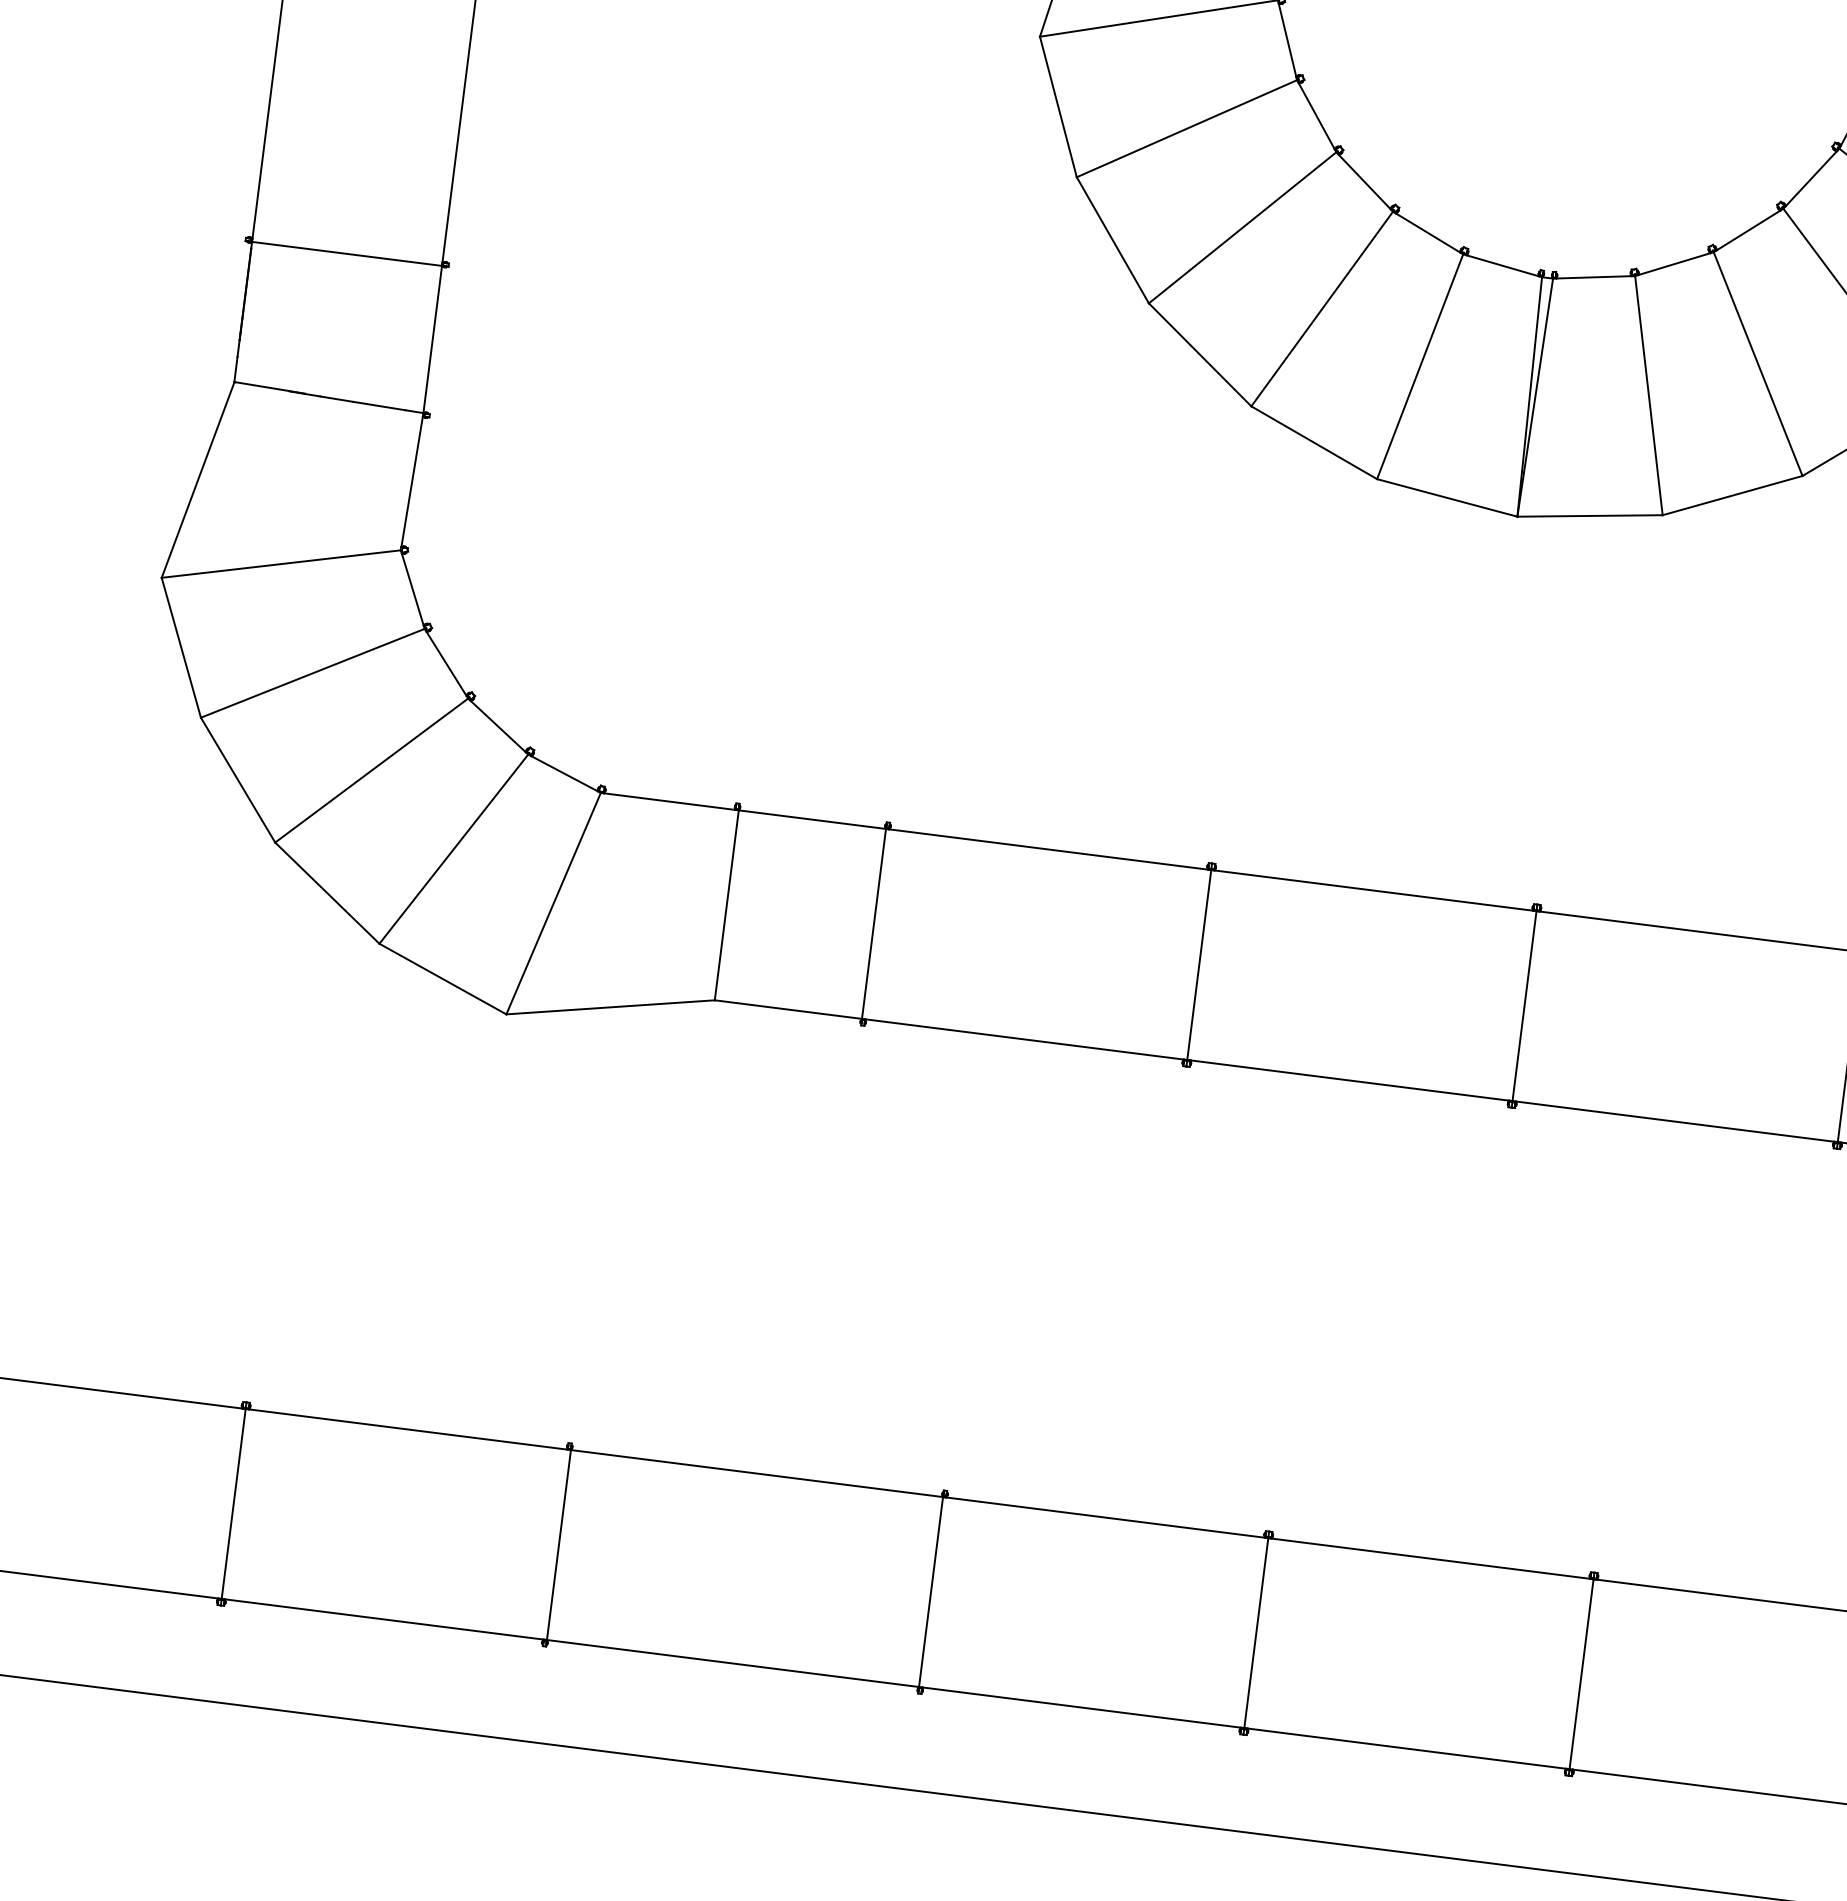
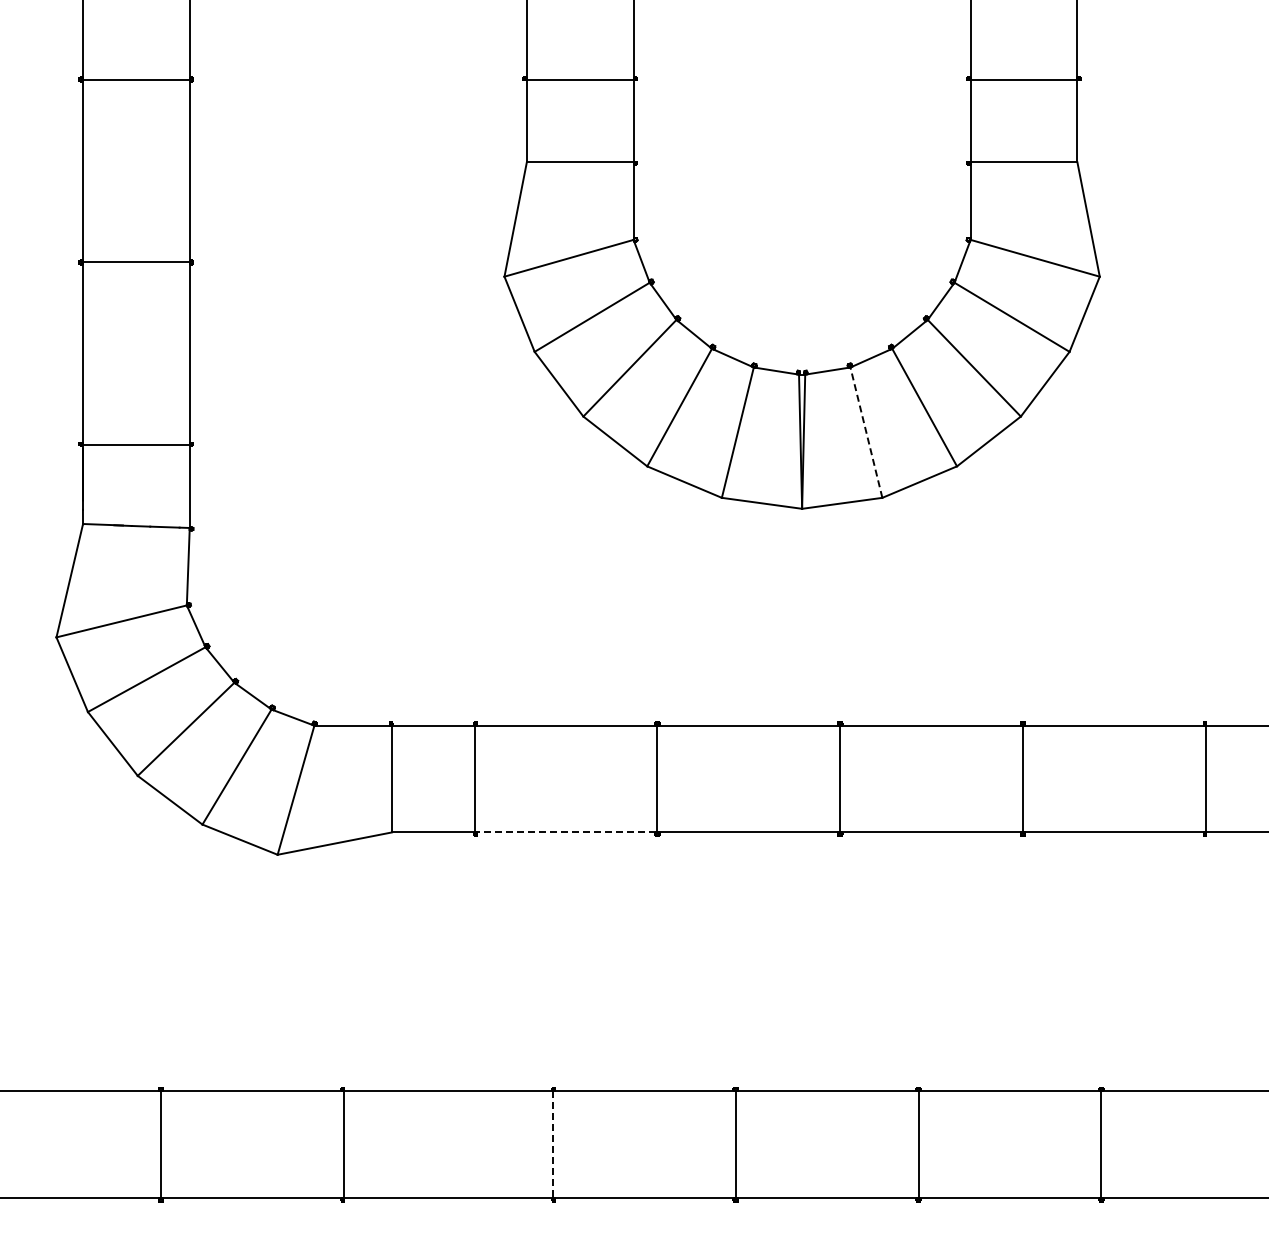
line: (1649, 395) -> (866, 432), solid -> dashed
line: (1025, 1039) -> (566, 832), solid -> dashed
line: (930, 1593) -> (552, 1145), solid -> dashed

